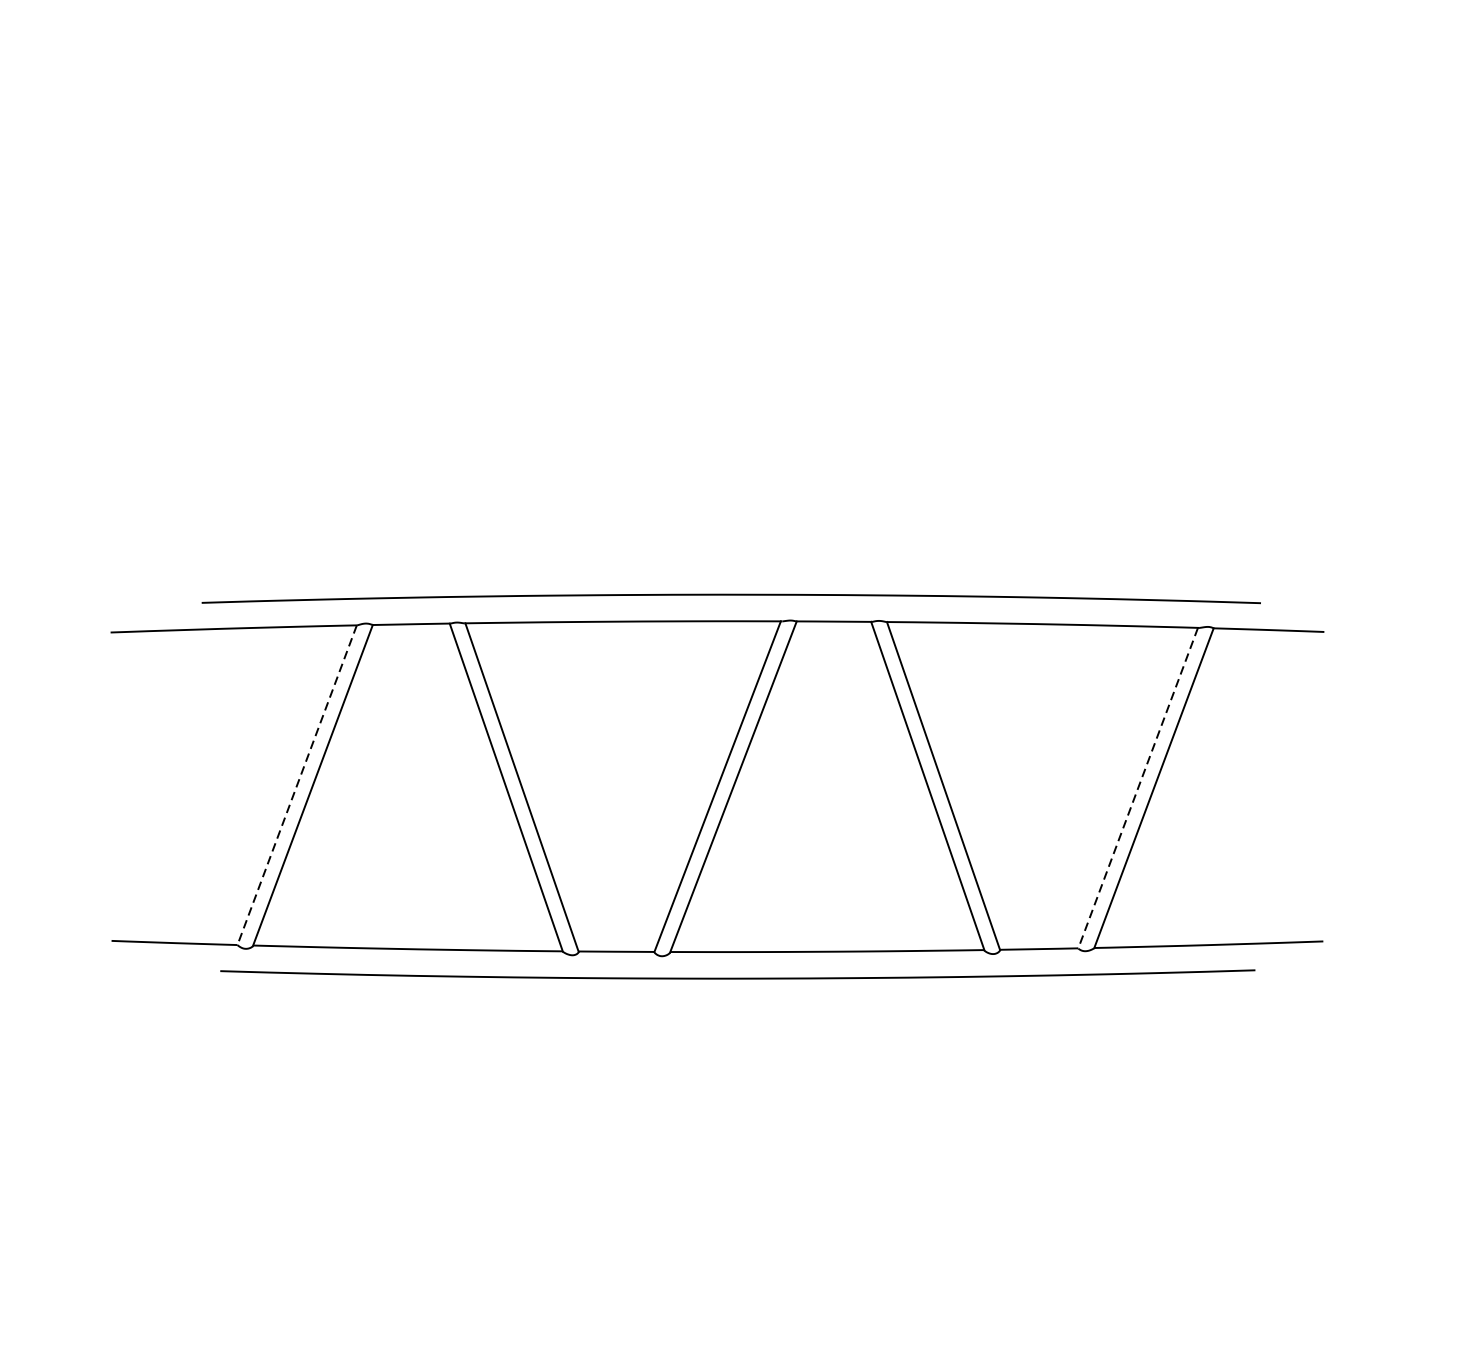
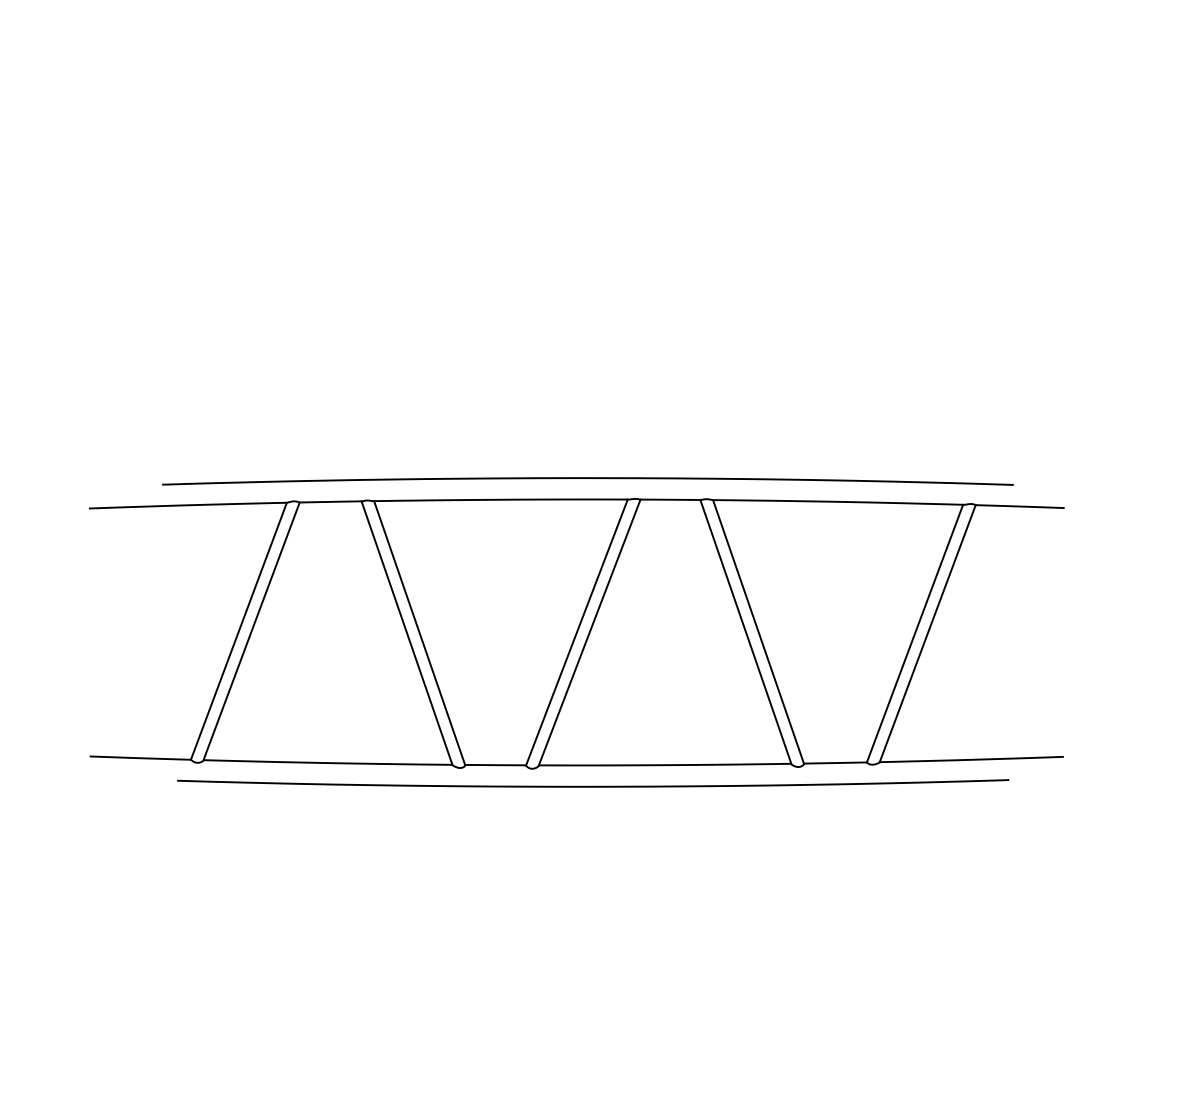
line: (296, 785) -> (238, 631), dashed -> solid
line: (1138, 787) -> (915, 633), dashed -> solid

